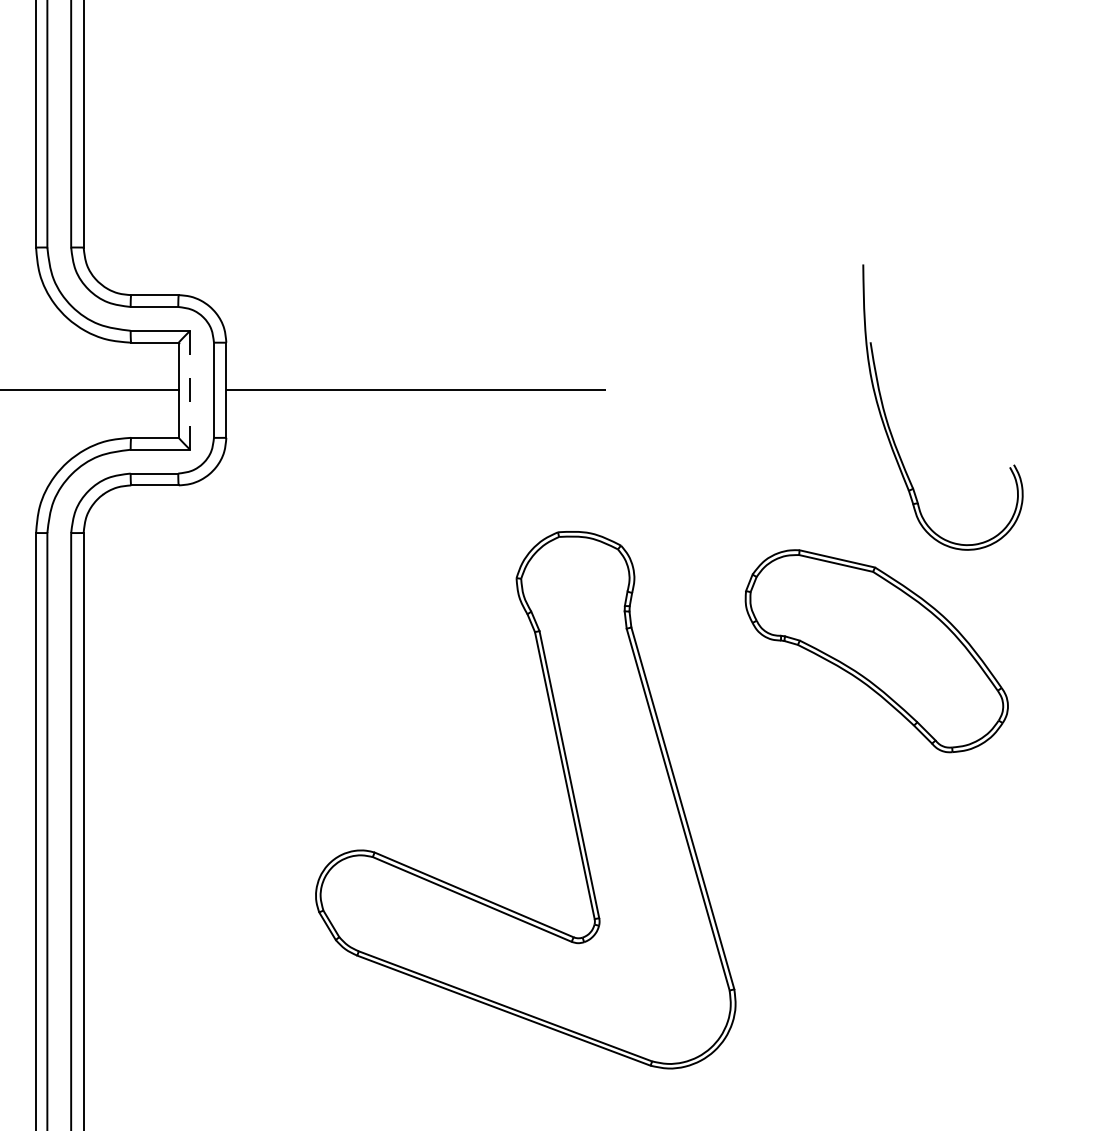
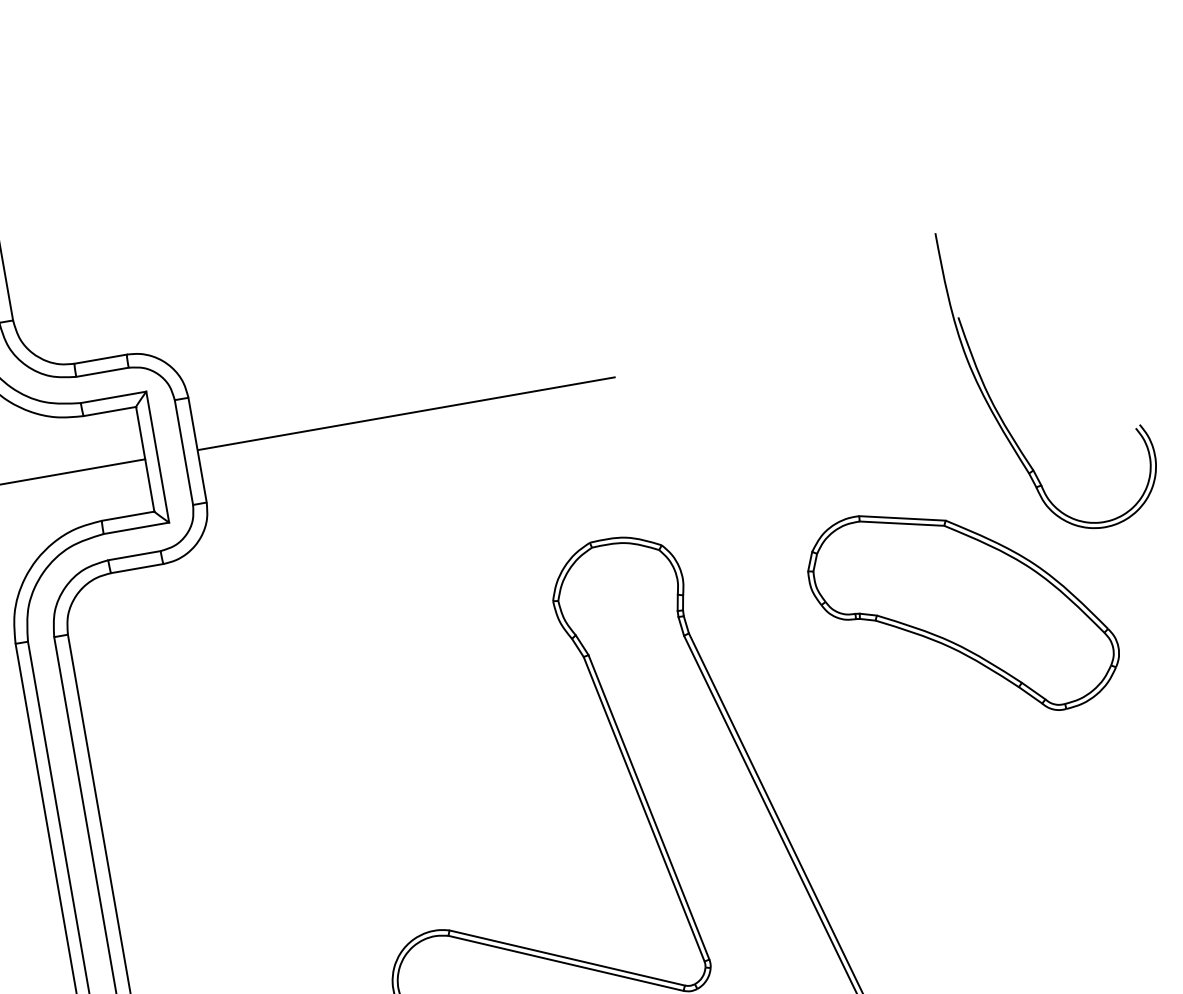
line: (190, 390) -> (158, 457), dashed -> solid
part: (889, 425) -> (995, 405), moved

